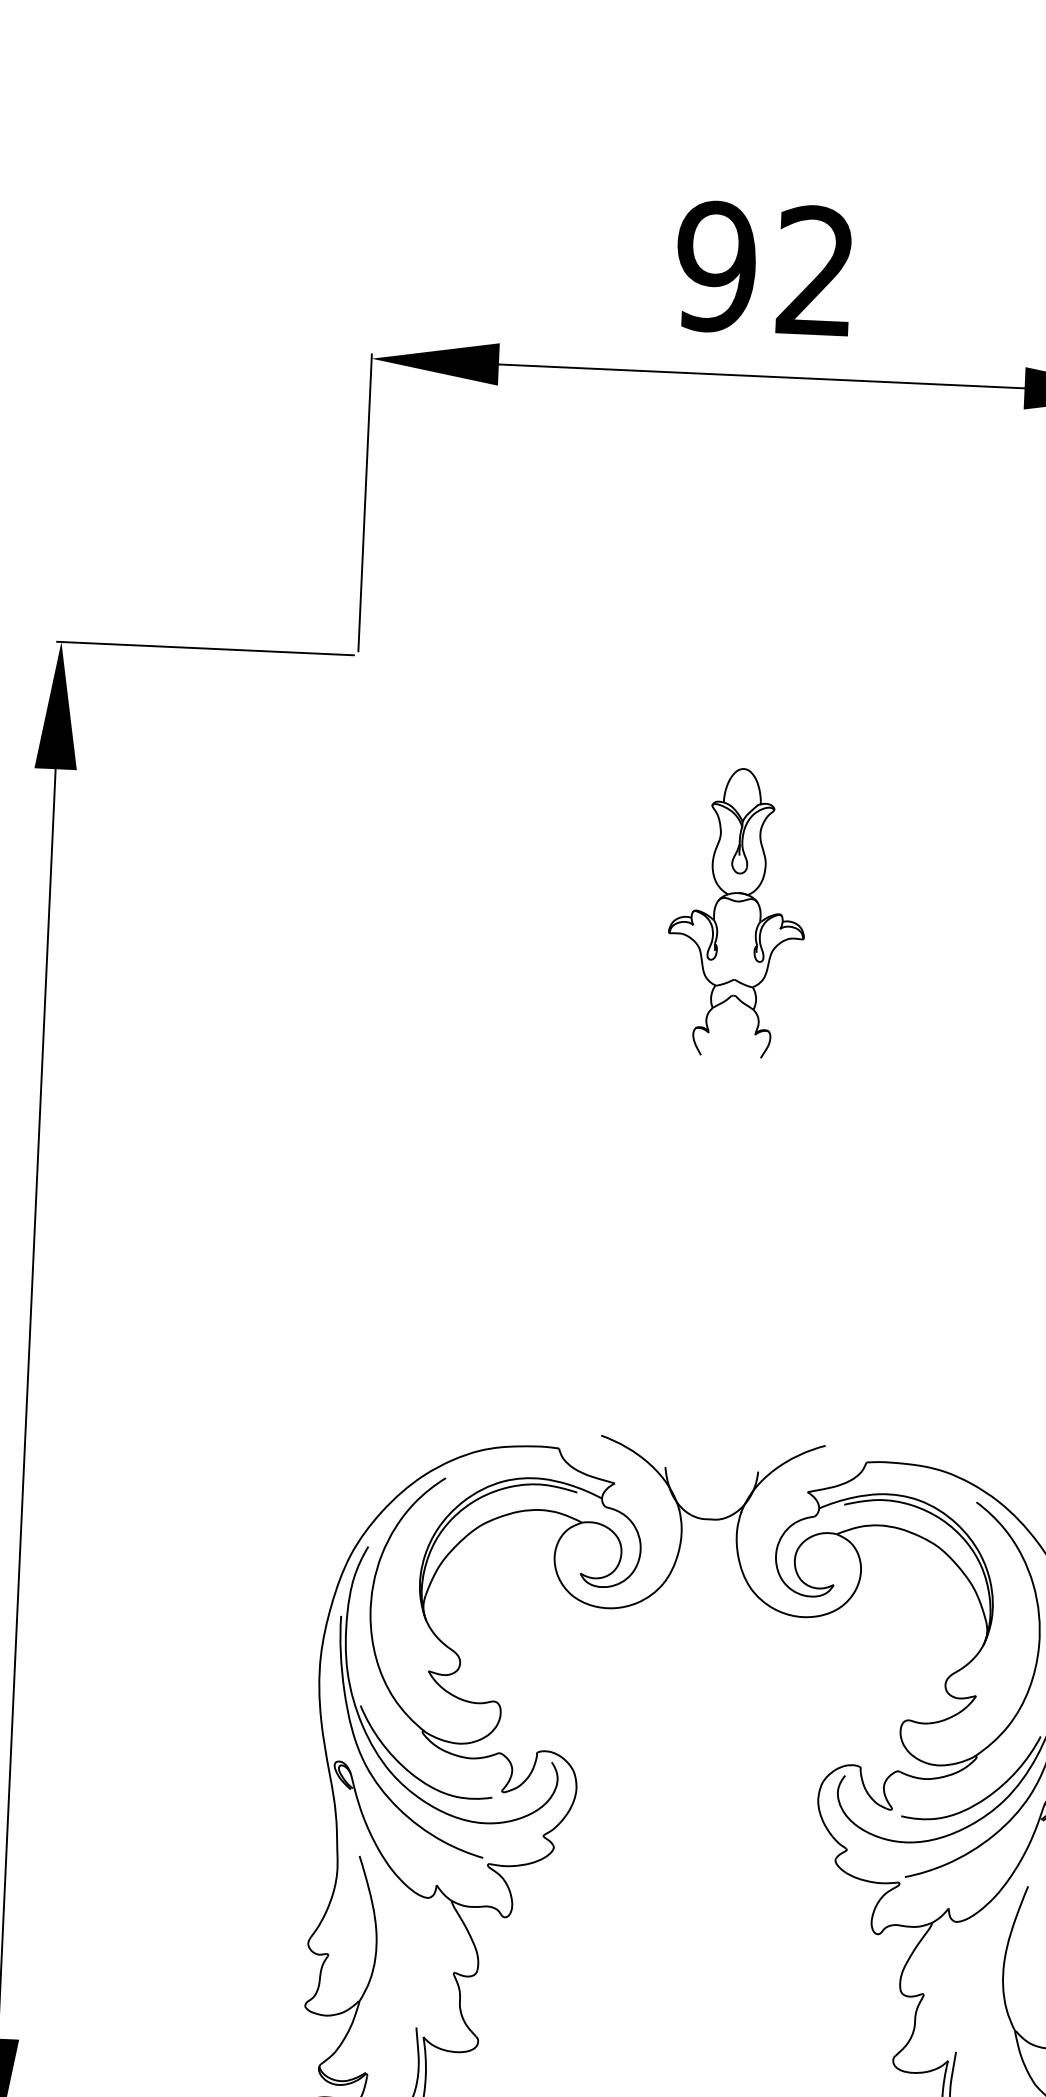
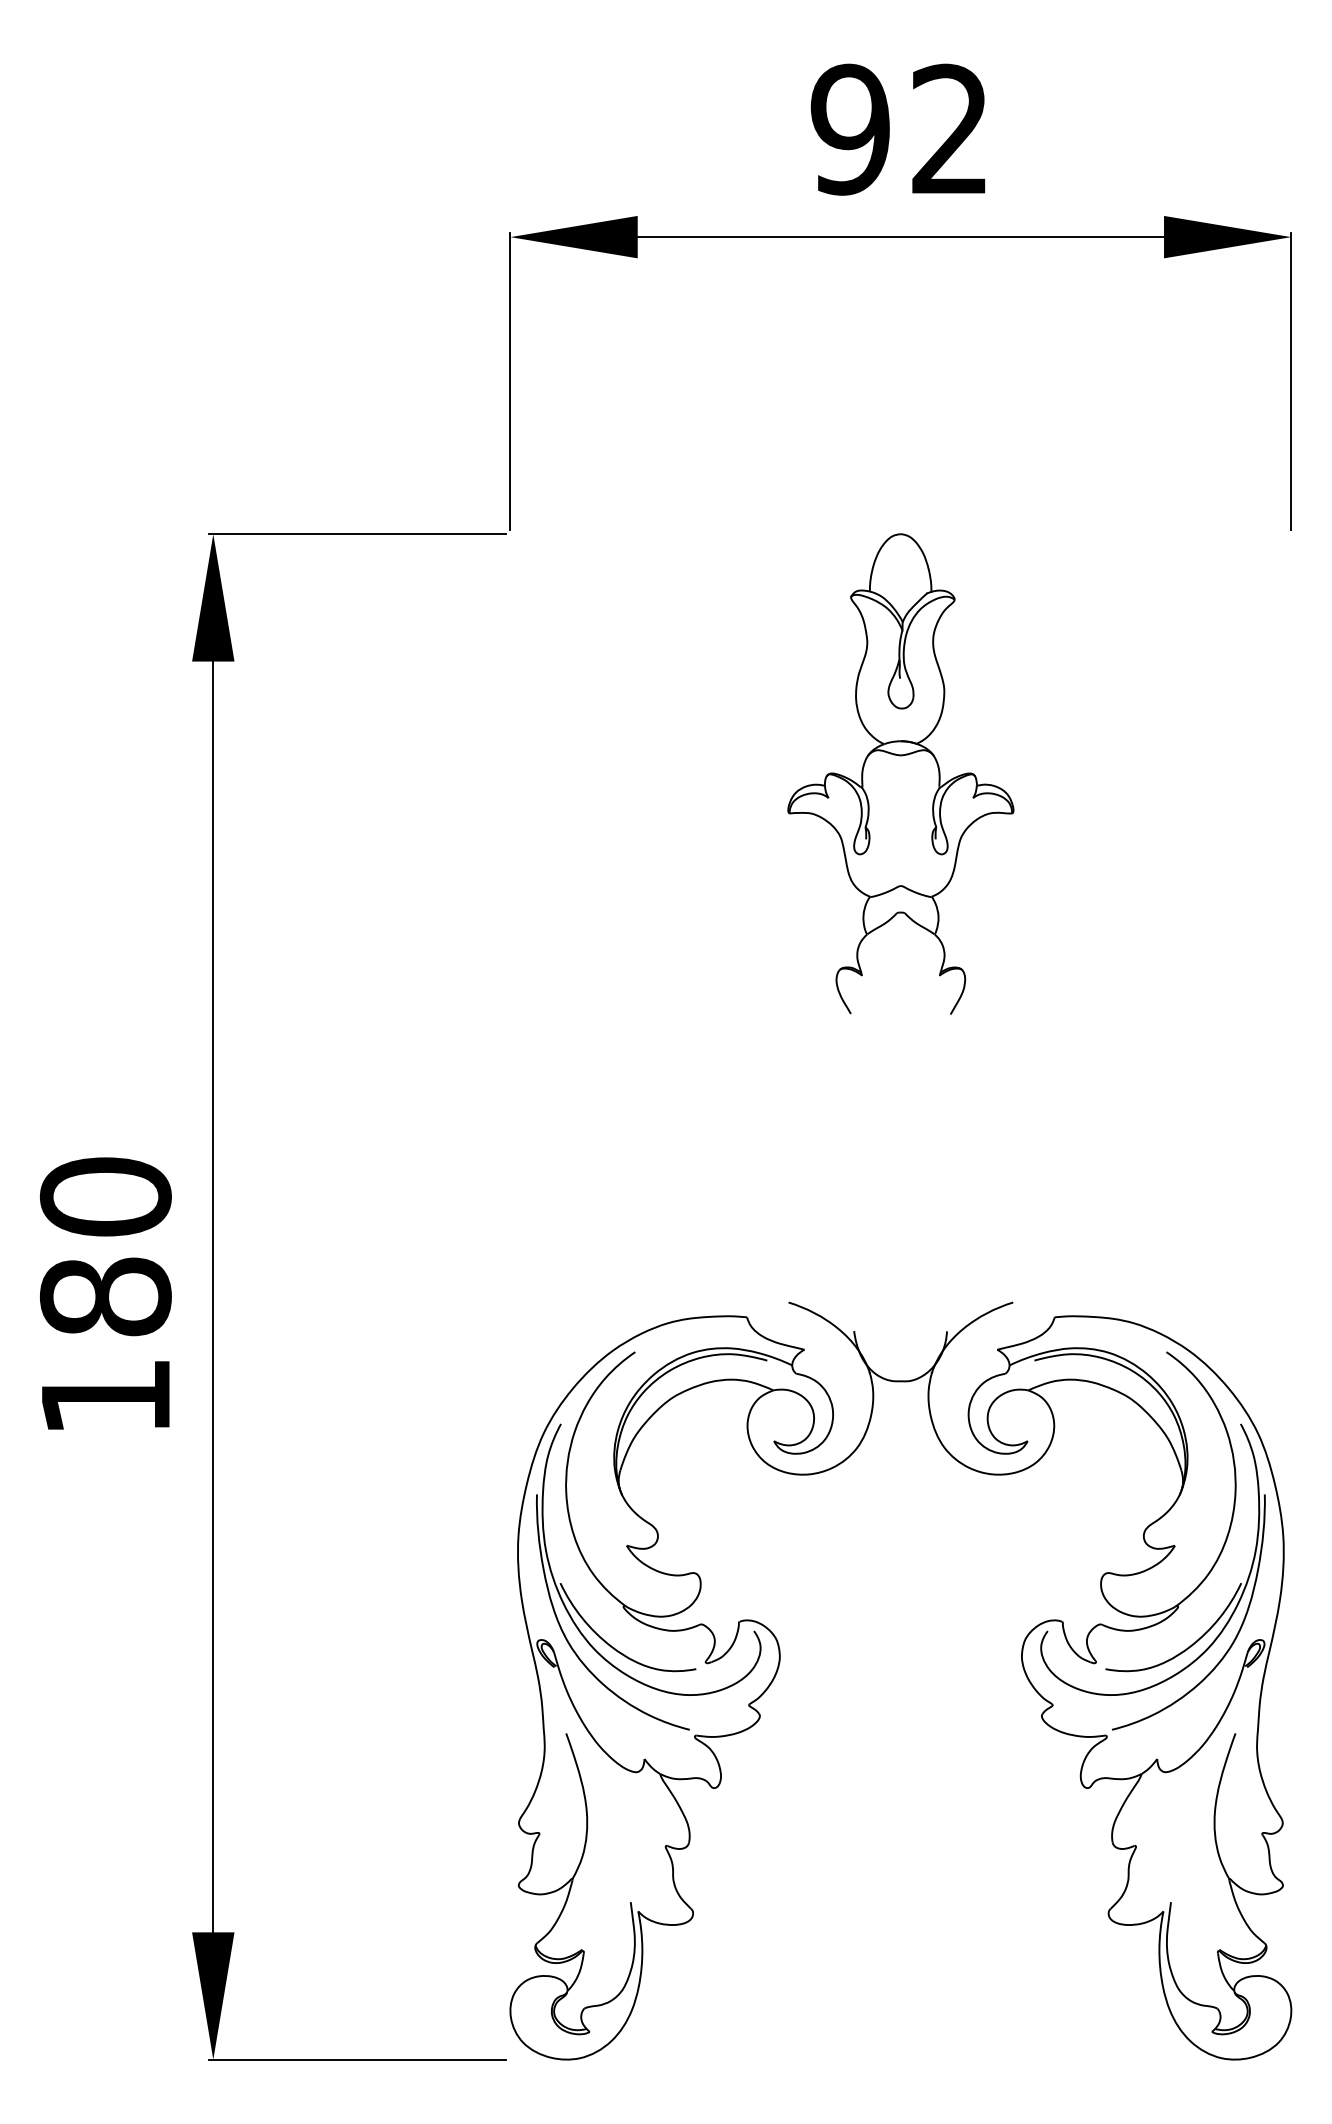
part: (737, 912) -> (900, 773), size x1.67

